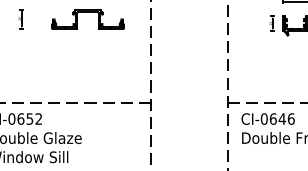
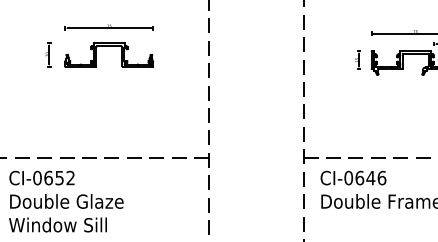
part: (88, 12) -> (109, 46), moved

